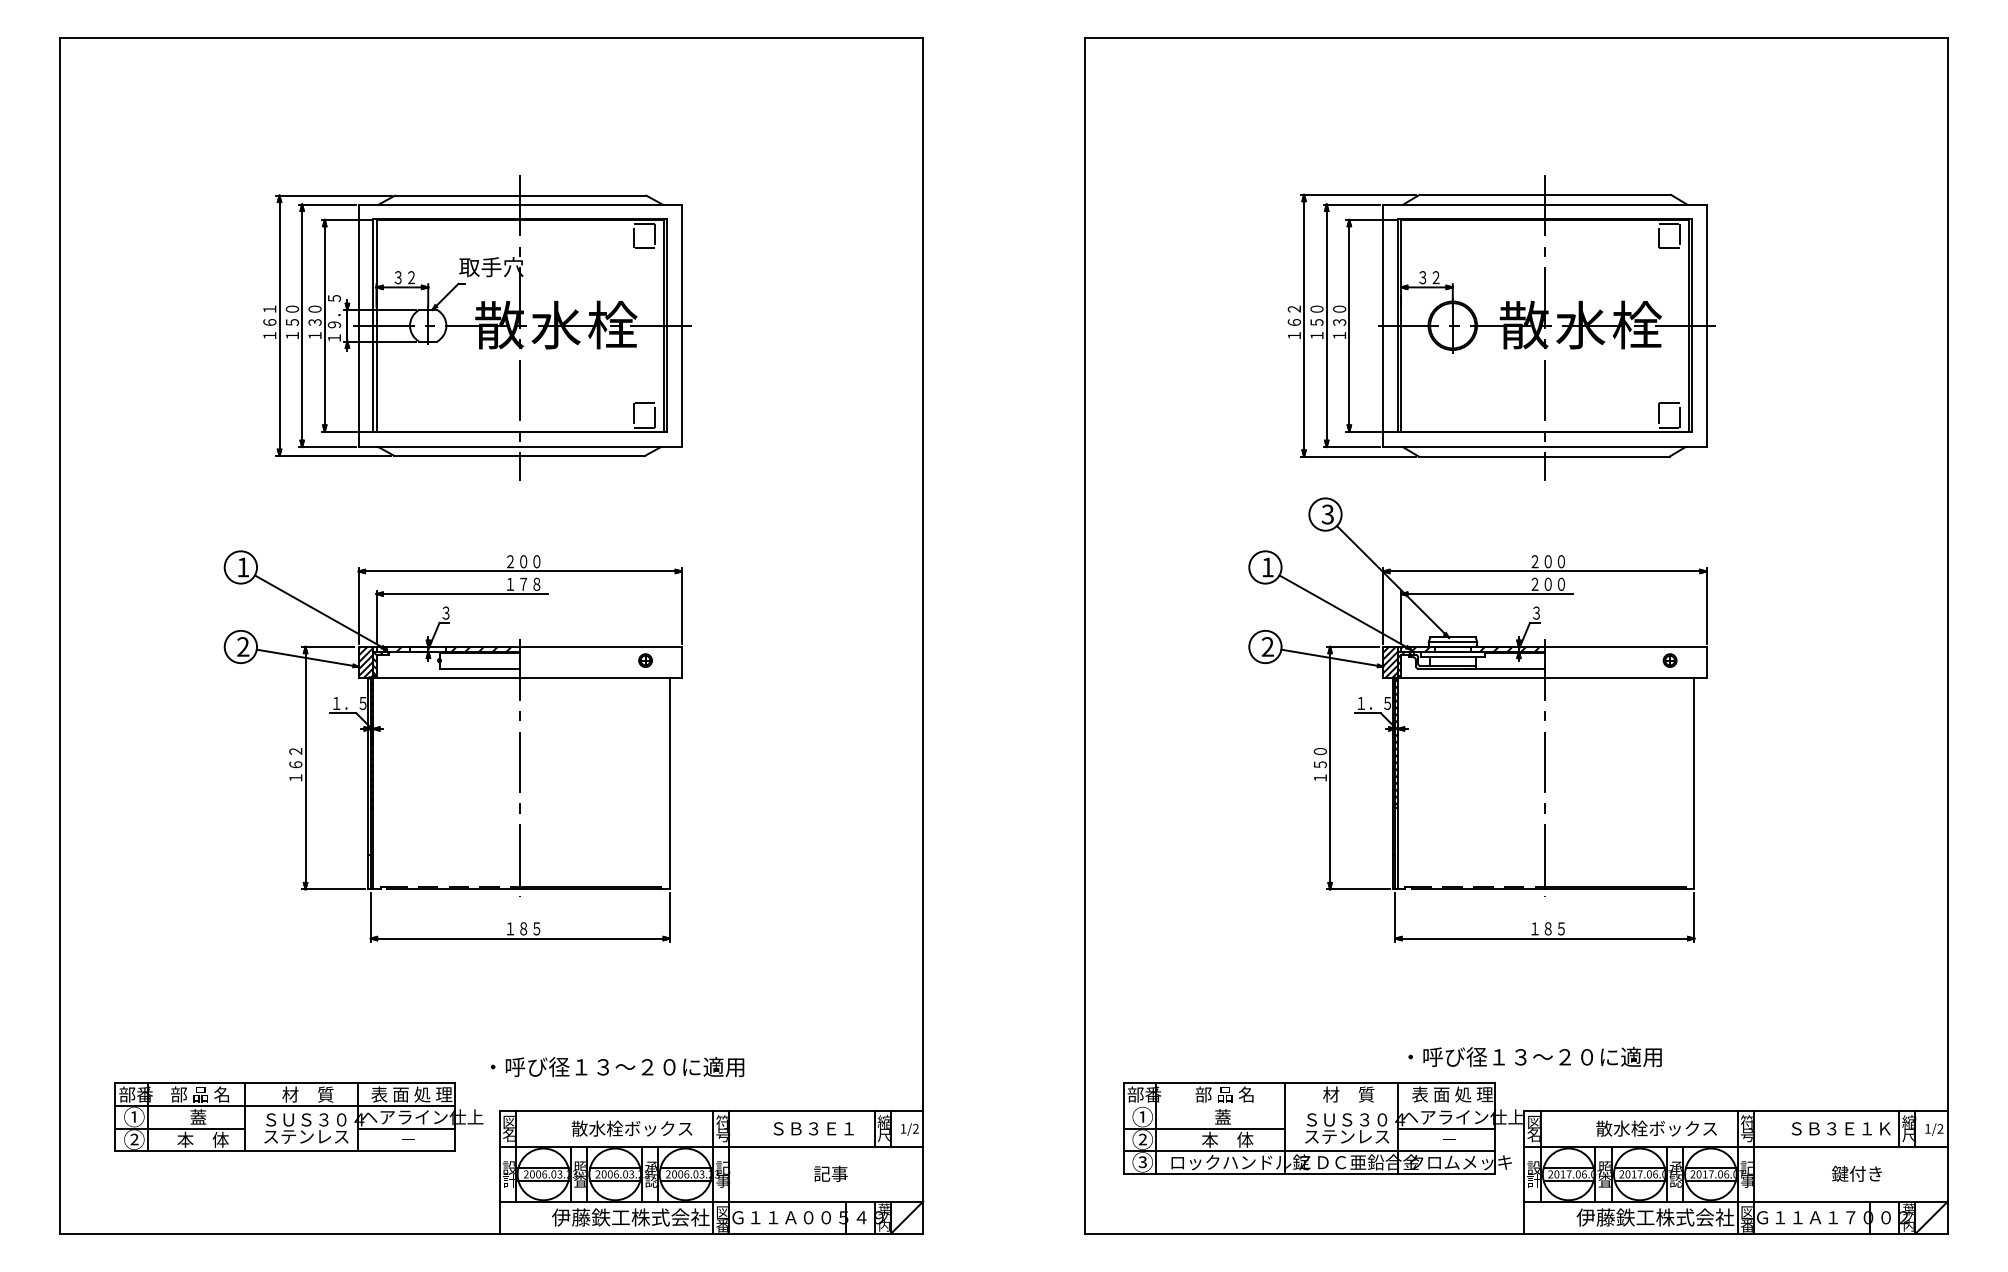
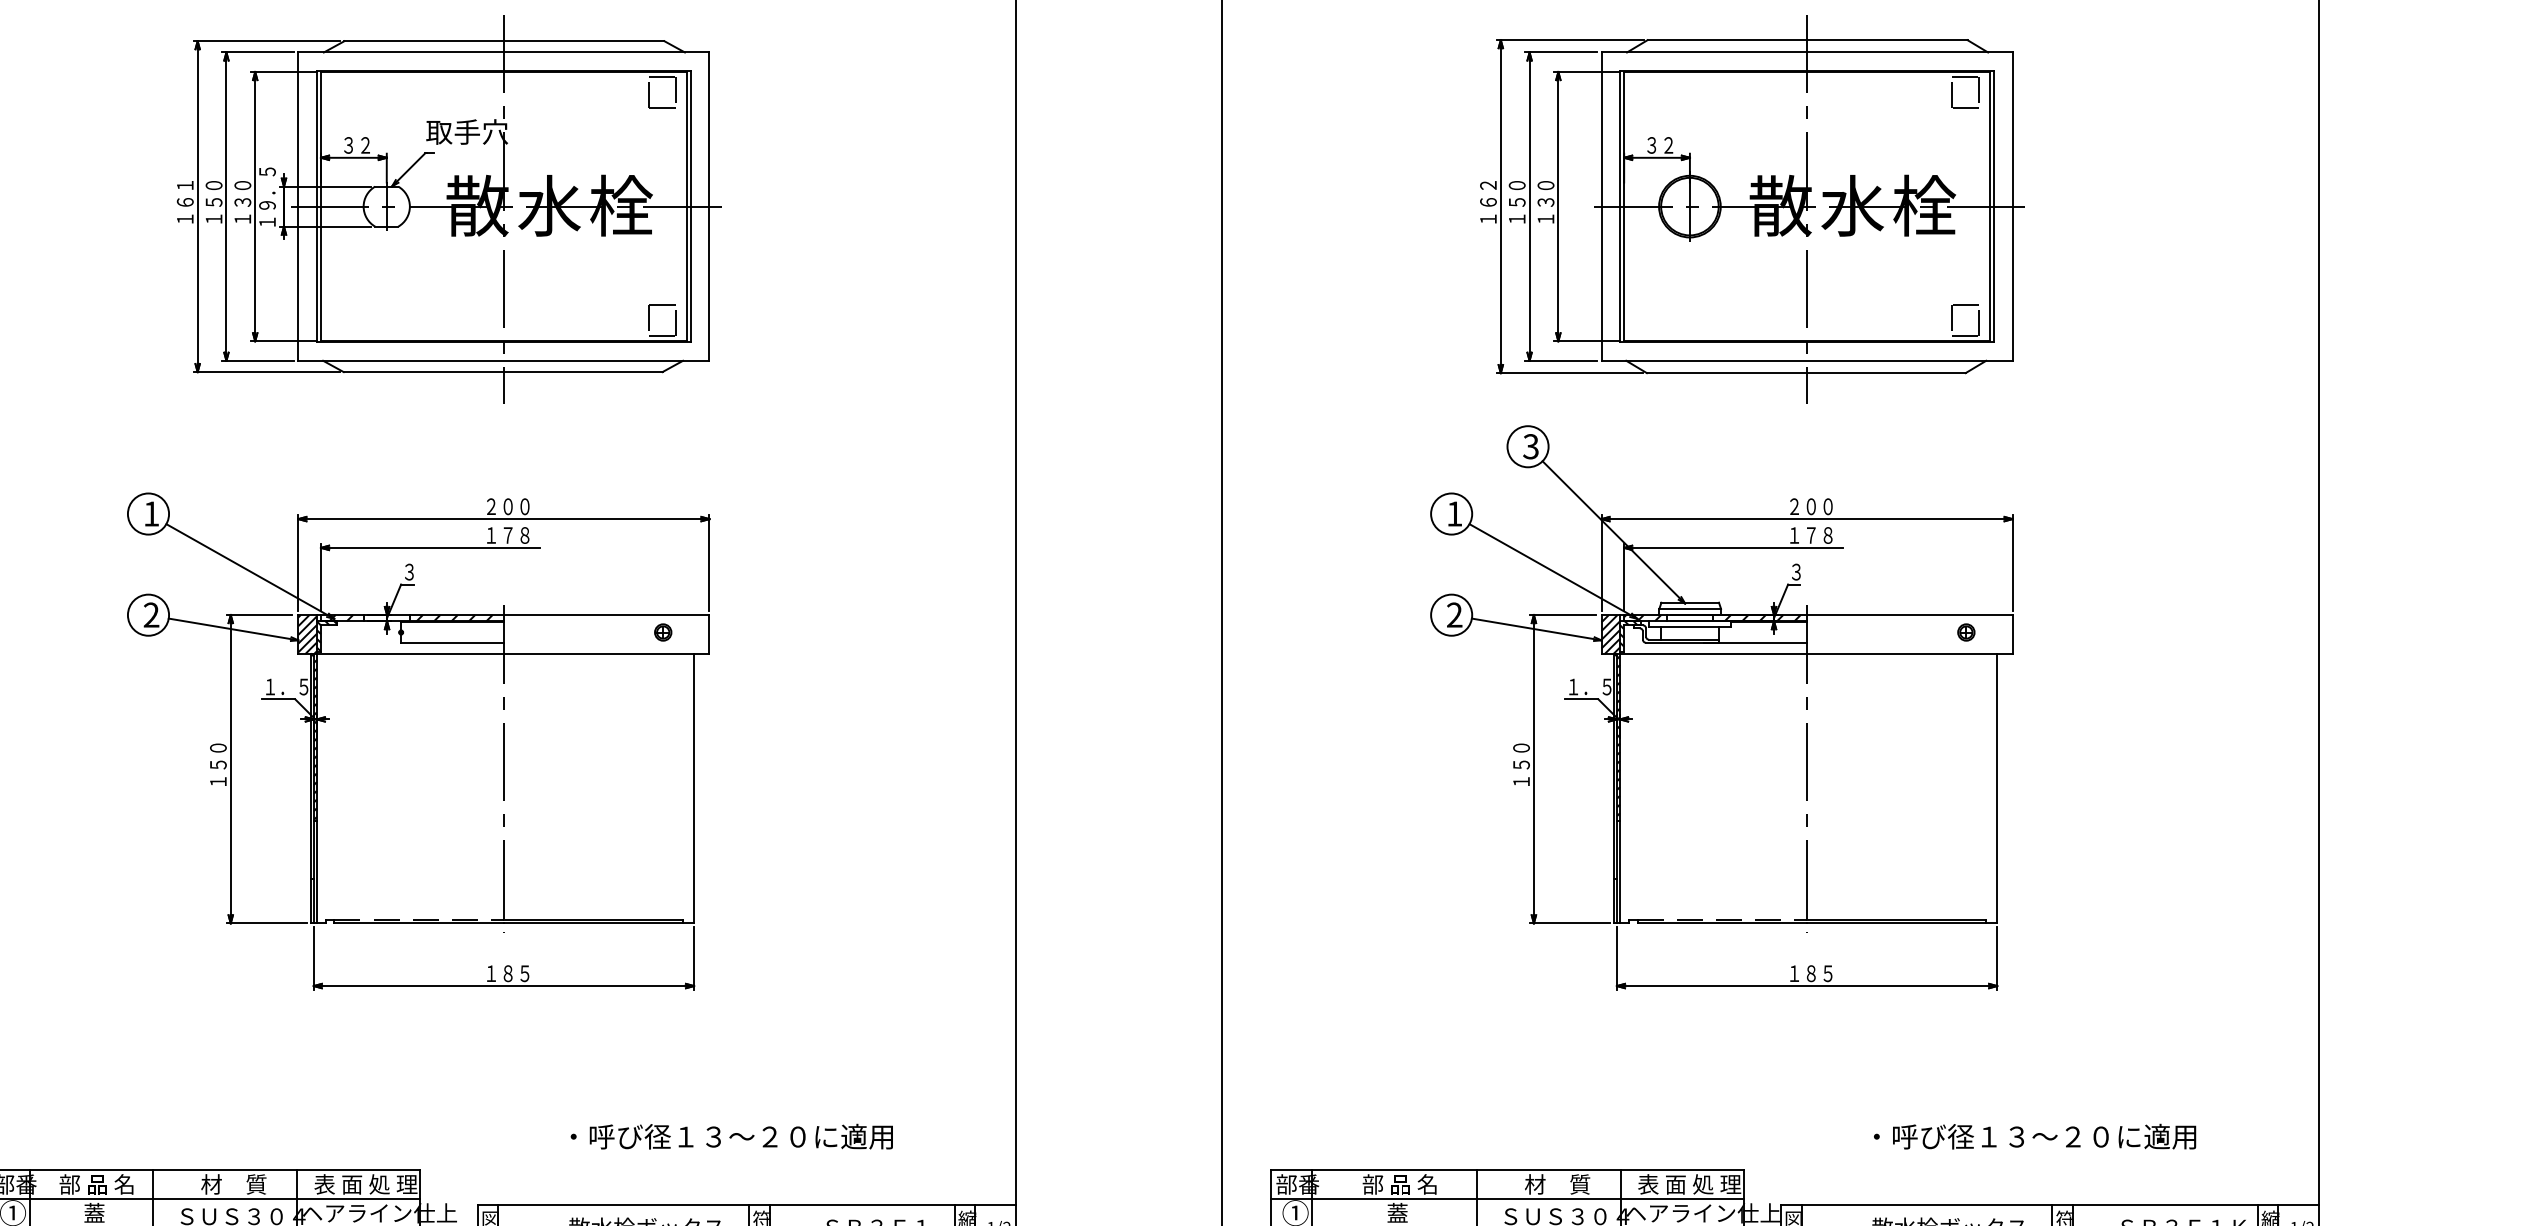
text: (1547, 583) -> (1810, 534), ２００ -> １７８
text: (295, 758) -> (217, 757), １６２ -> １５０
text: (1534, 1057) -> (2034, 1137), moved
text: (617, 1067) -> (731, 1137), moved
line: (1309, 1106) -> (1507, 1199), added

